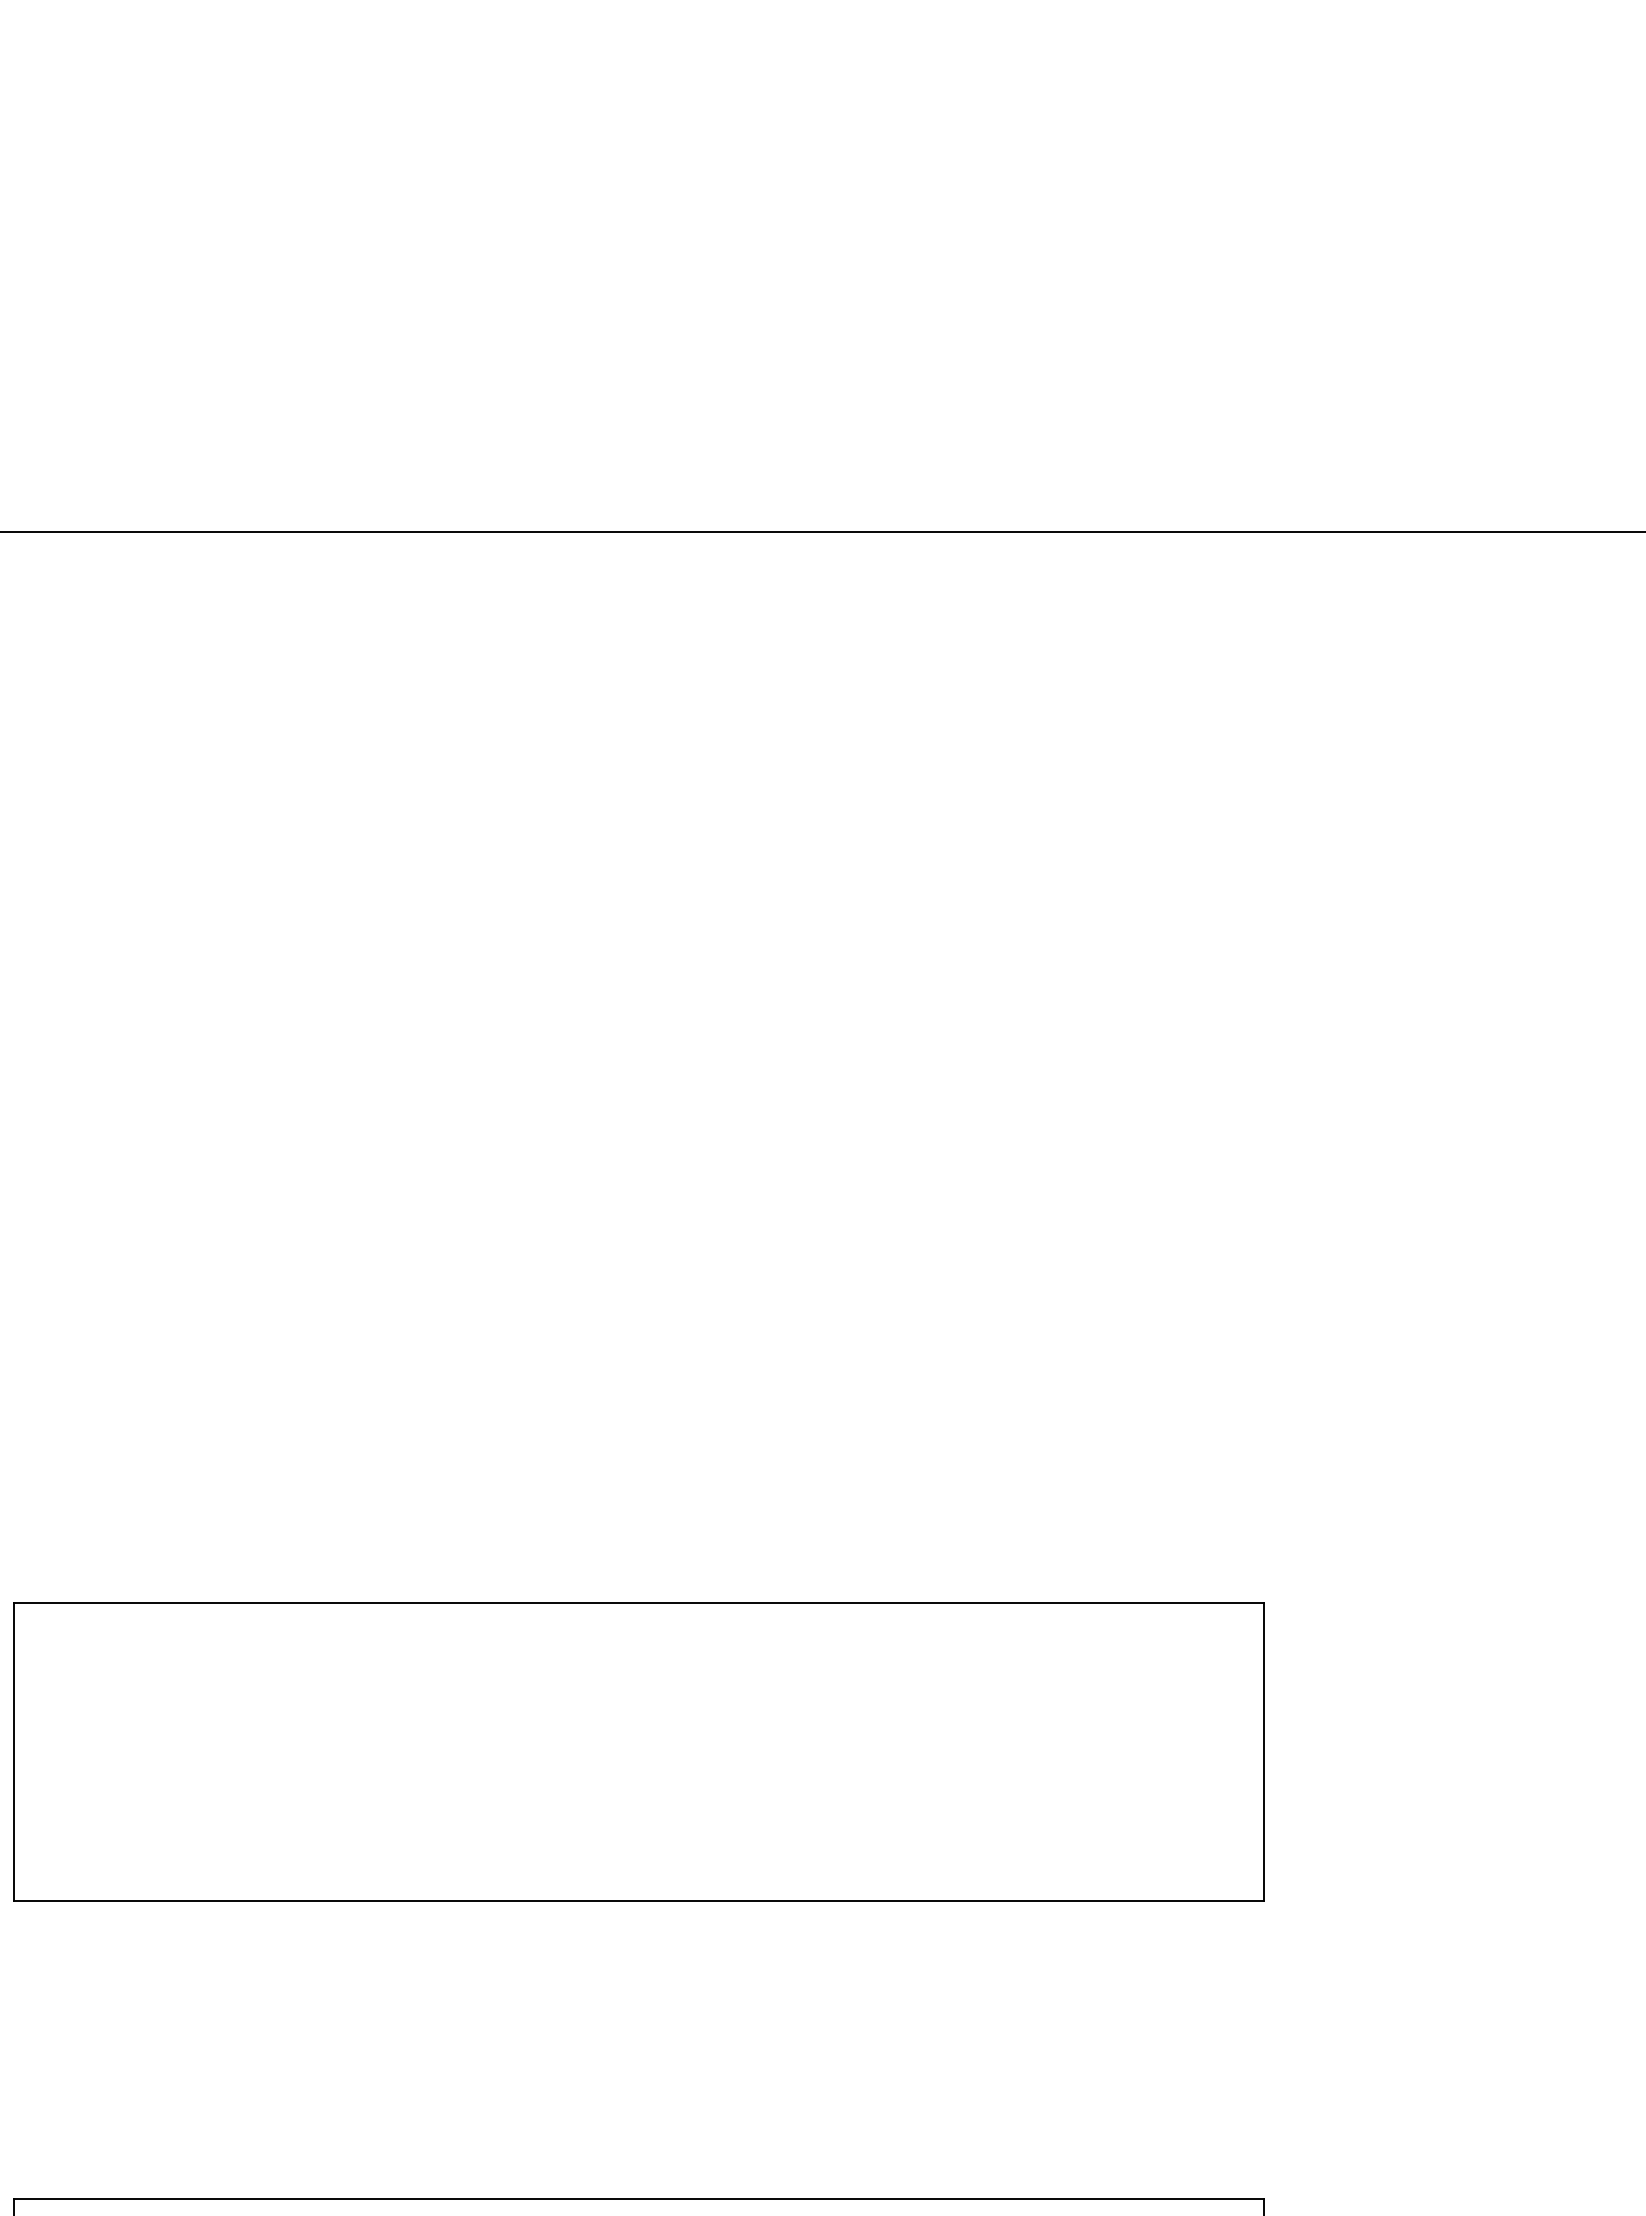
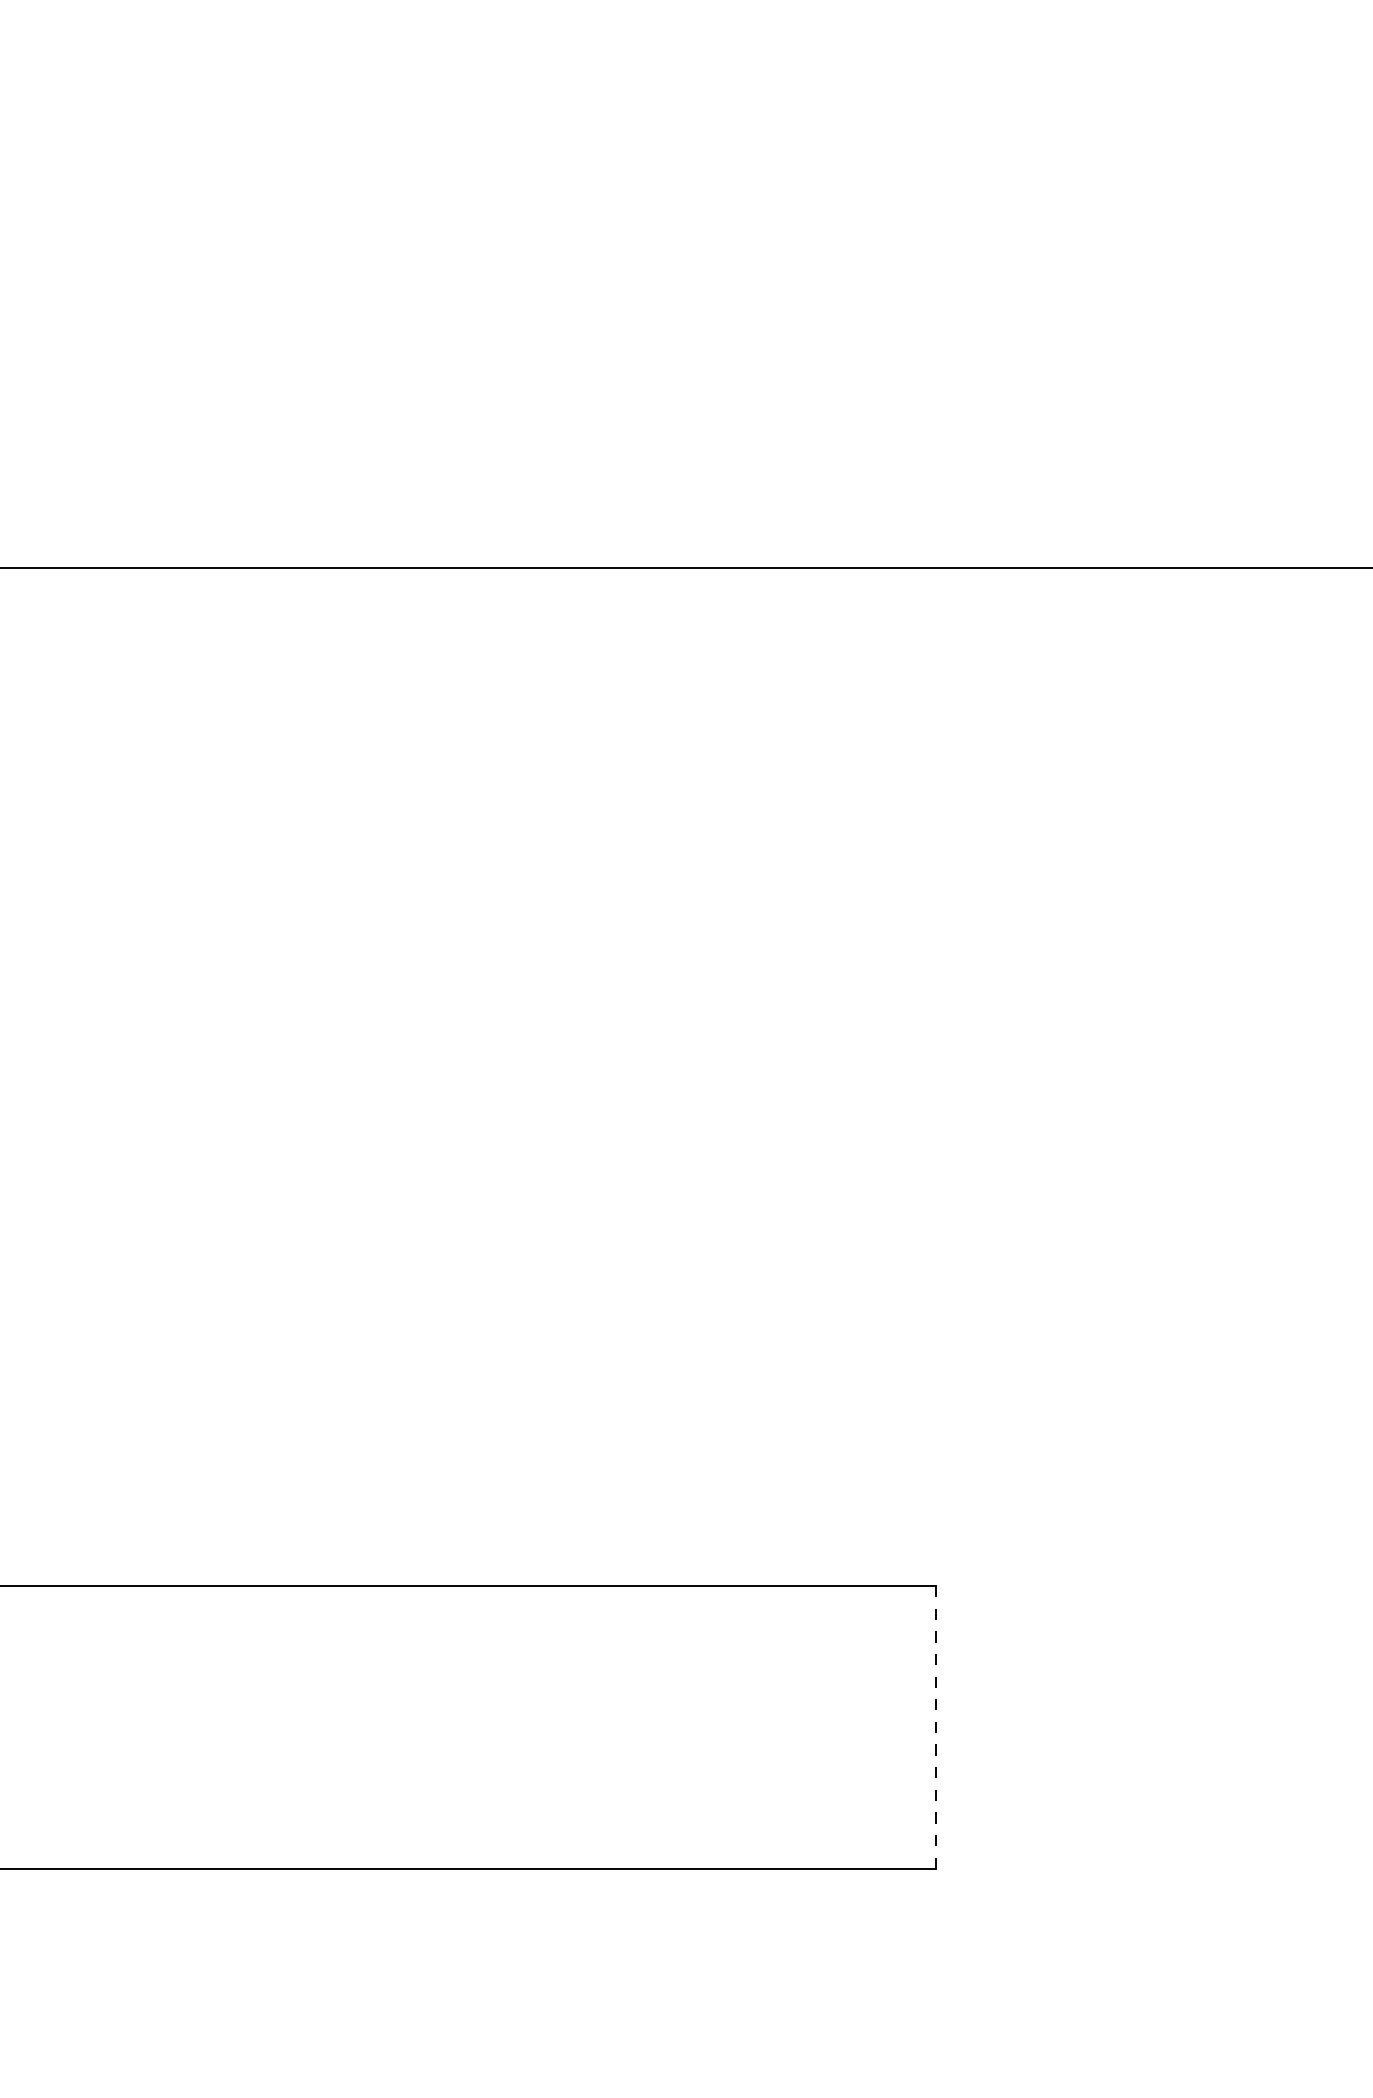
line: (1263, 1752) -> (935, 1727), solid -> dashed

